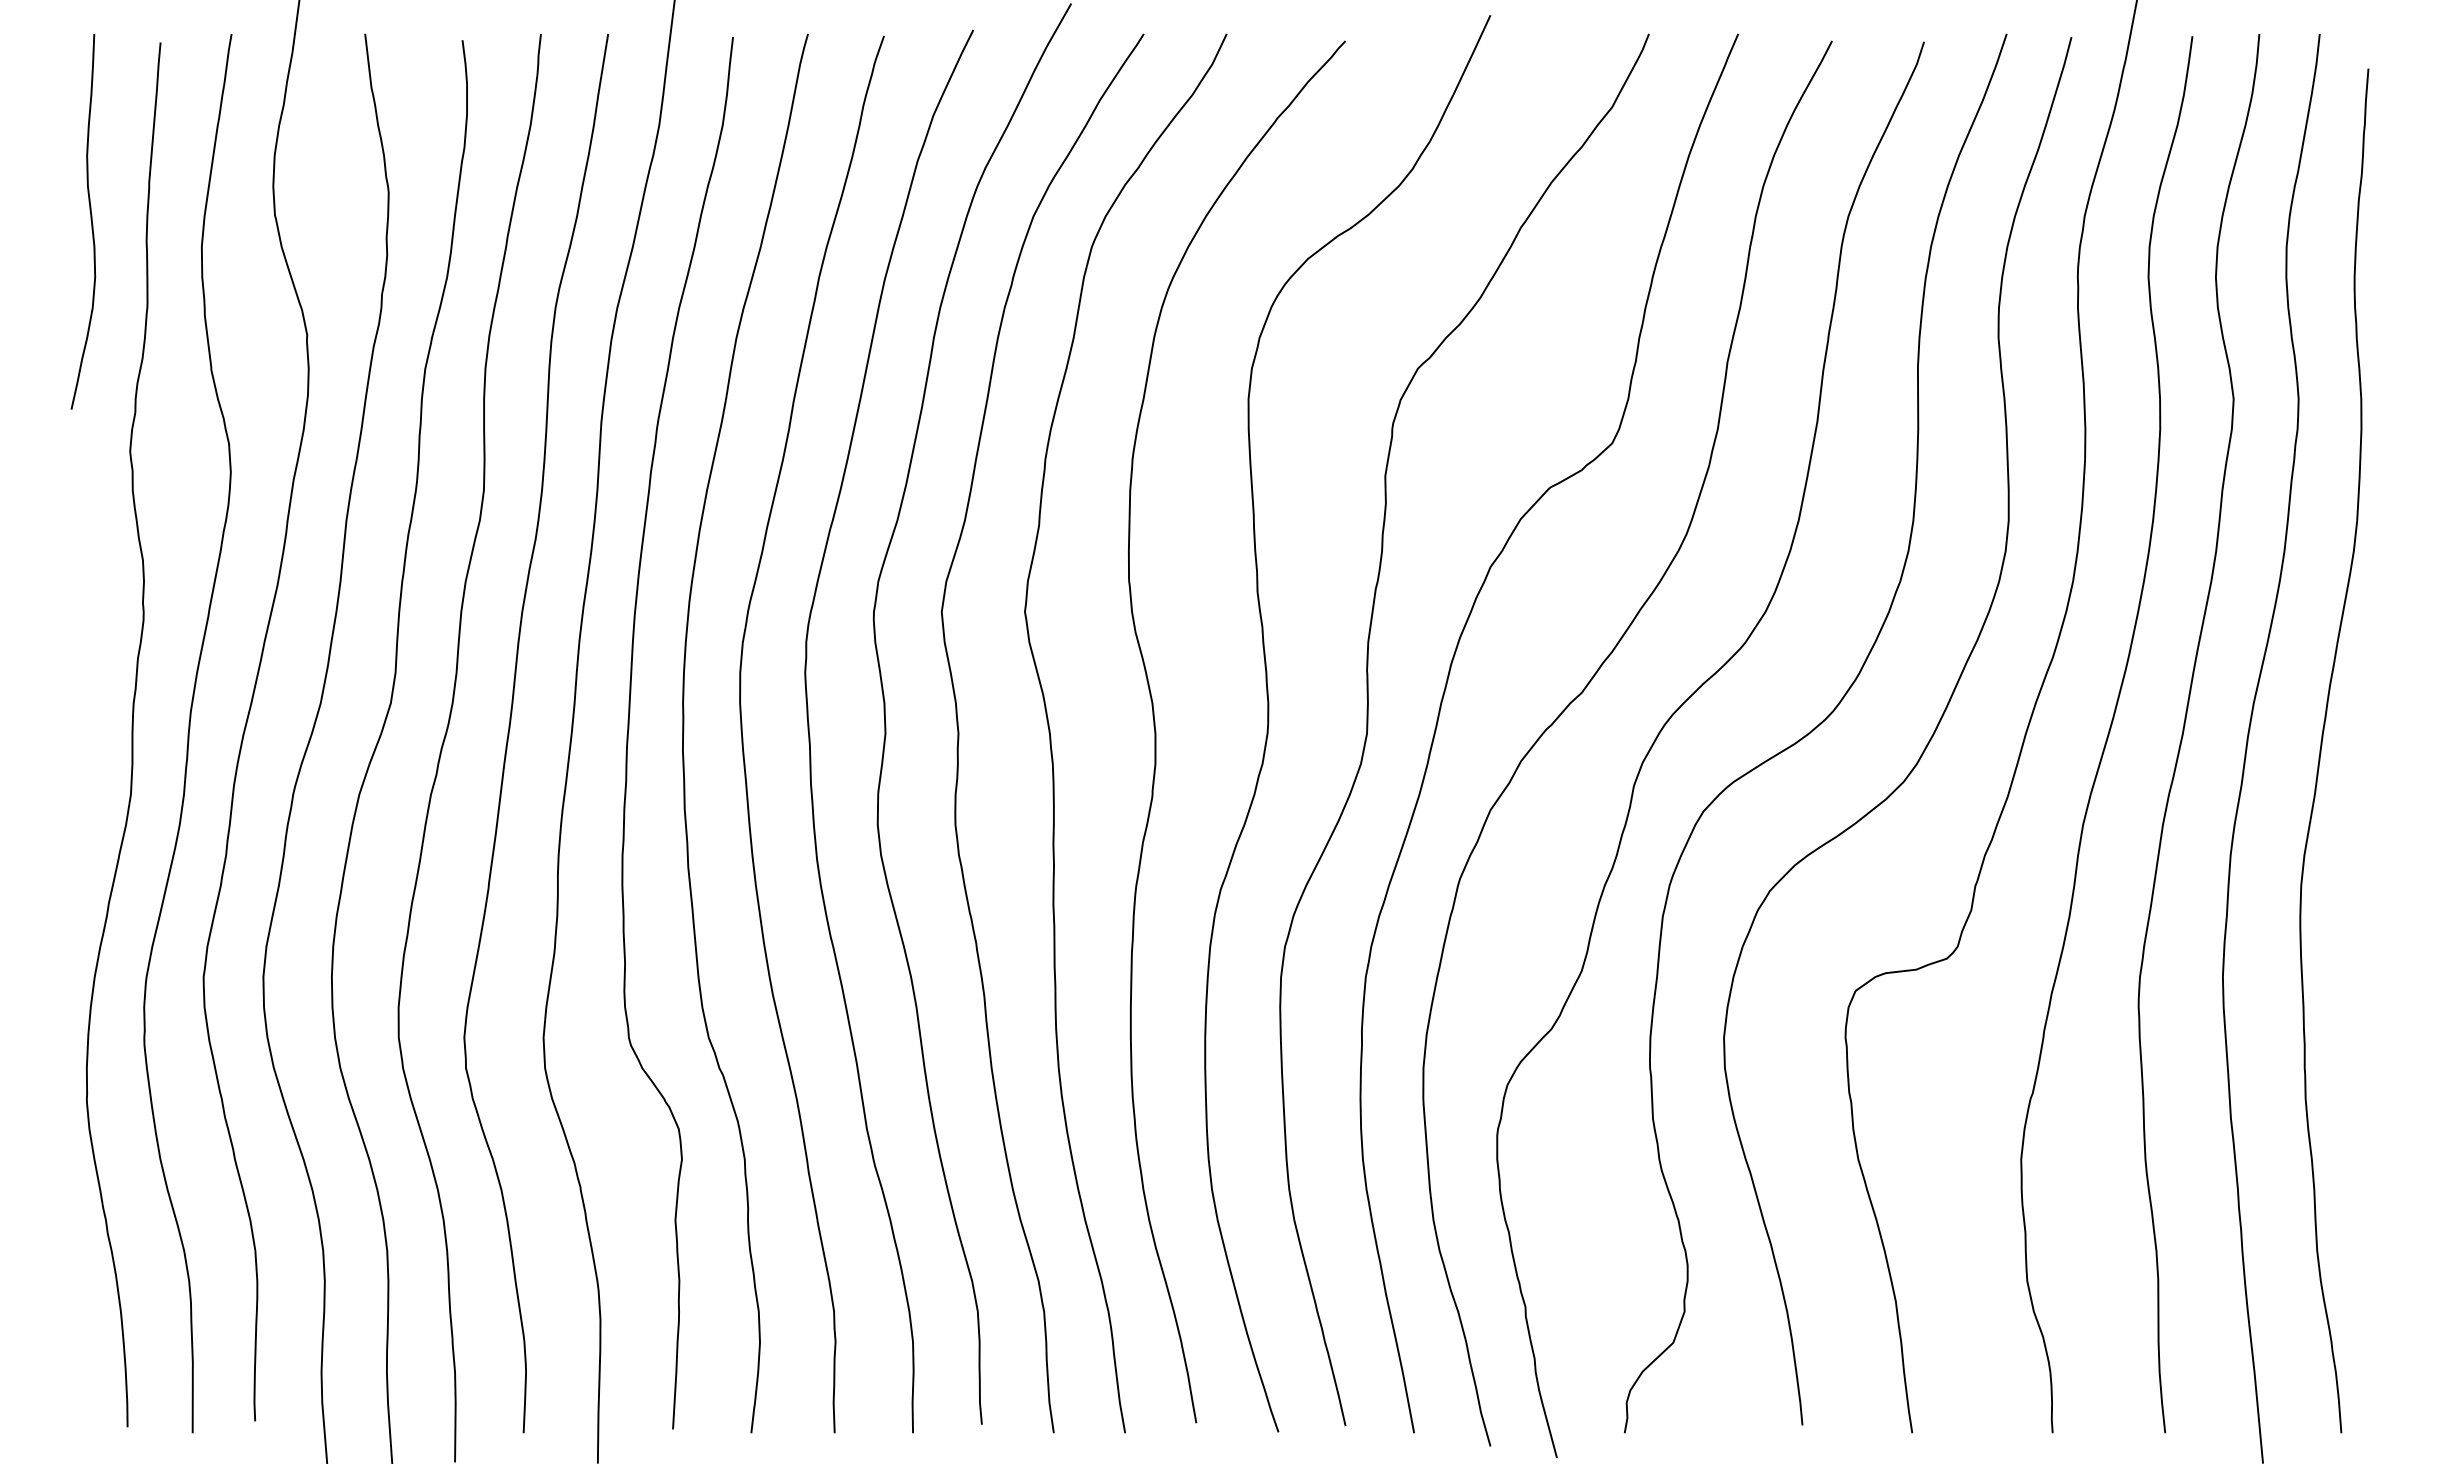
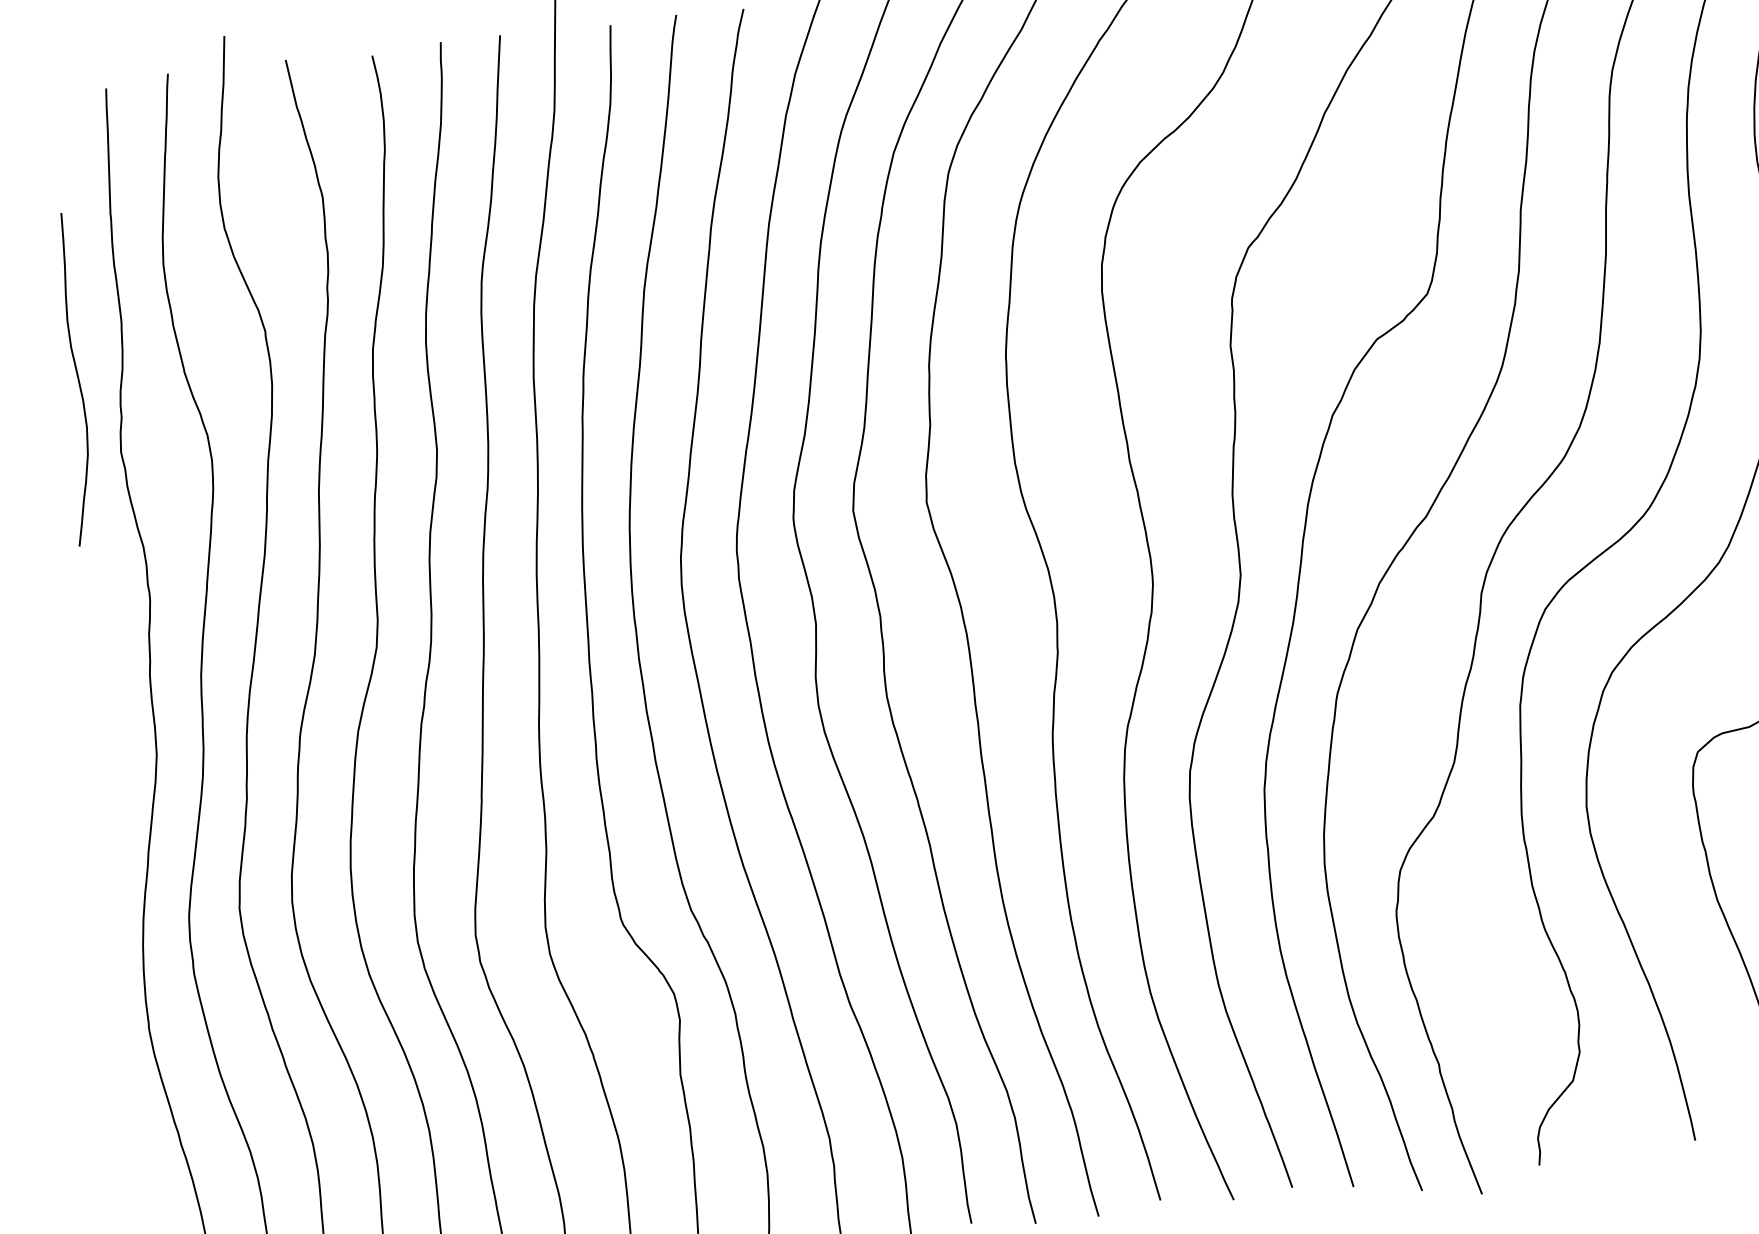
curve: (90, 220) -> (77, 377), moved

